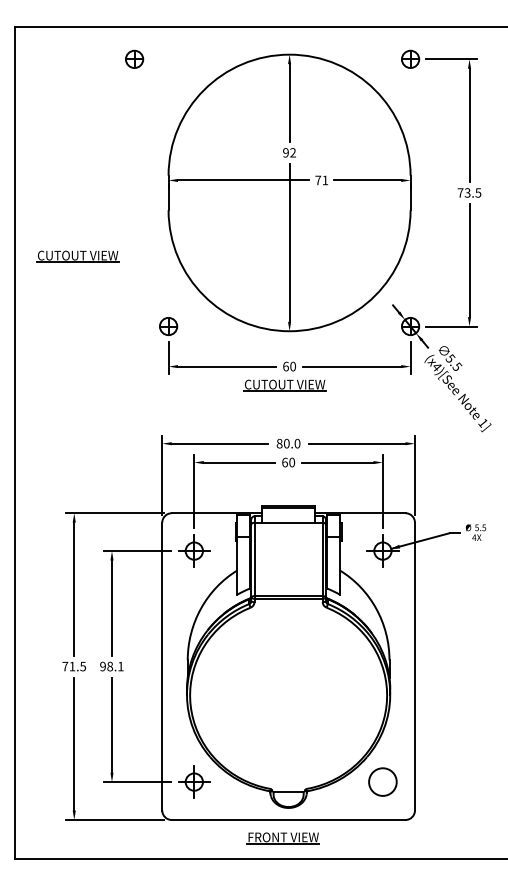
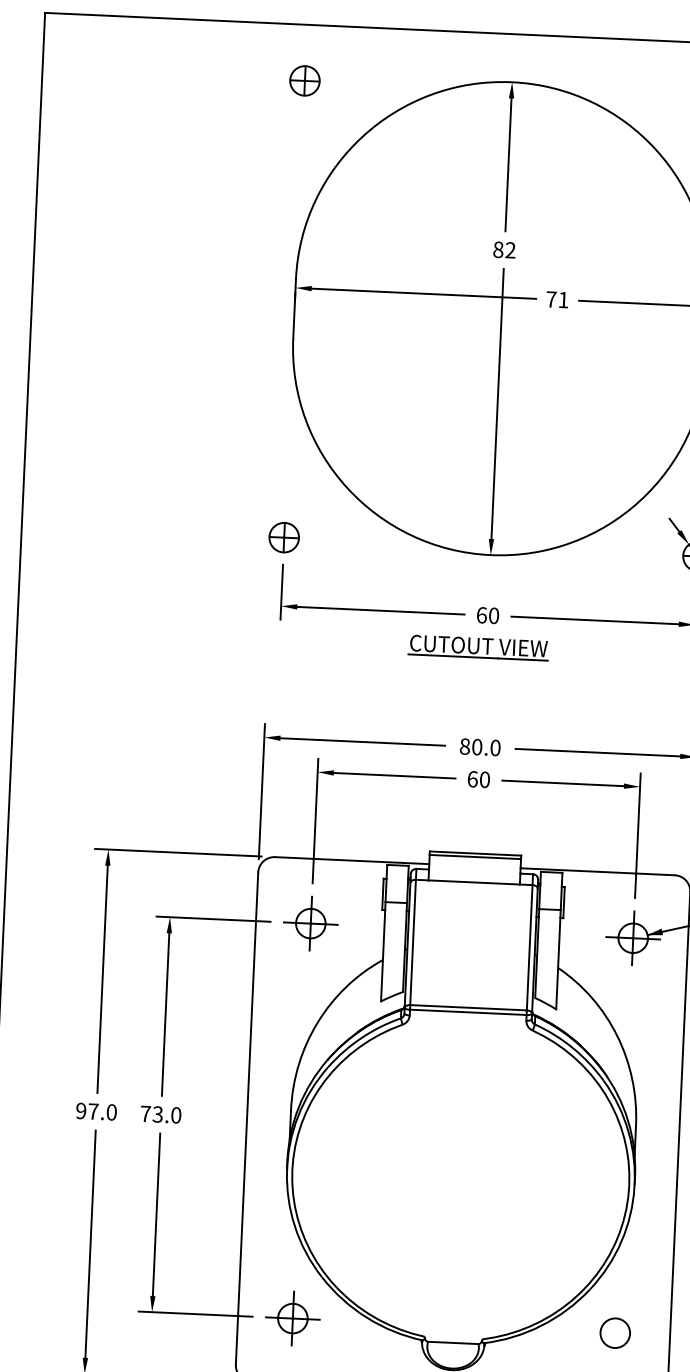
part: (134, 58) -> (304, 79), moved
text: (285, 152) -> (497, 249), 92 -> 82
part: (77, 256) -> (133, 410), removed
text: (74, 666) -> (96, 1111), 71.5 -> 97.0
text: (111, 666) -> (160, 1114), 98.1 -> 73.0
circle: (382, 781) -> (614, 1332), size x0.62

